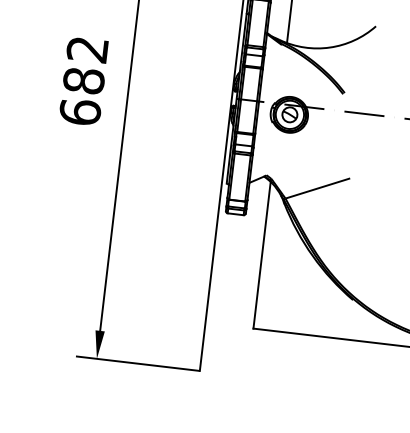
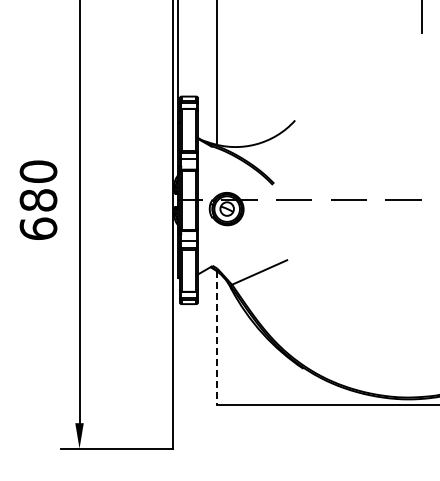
text: (87, 49) -> (38, 171), 682 -> 680
line: (261, 255) -> (216, 338), solid -> dashed

